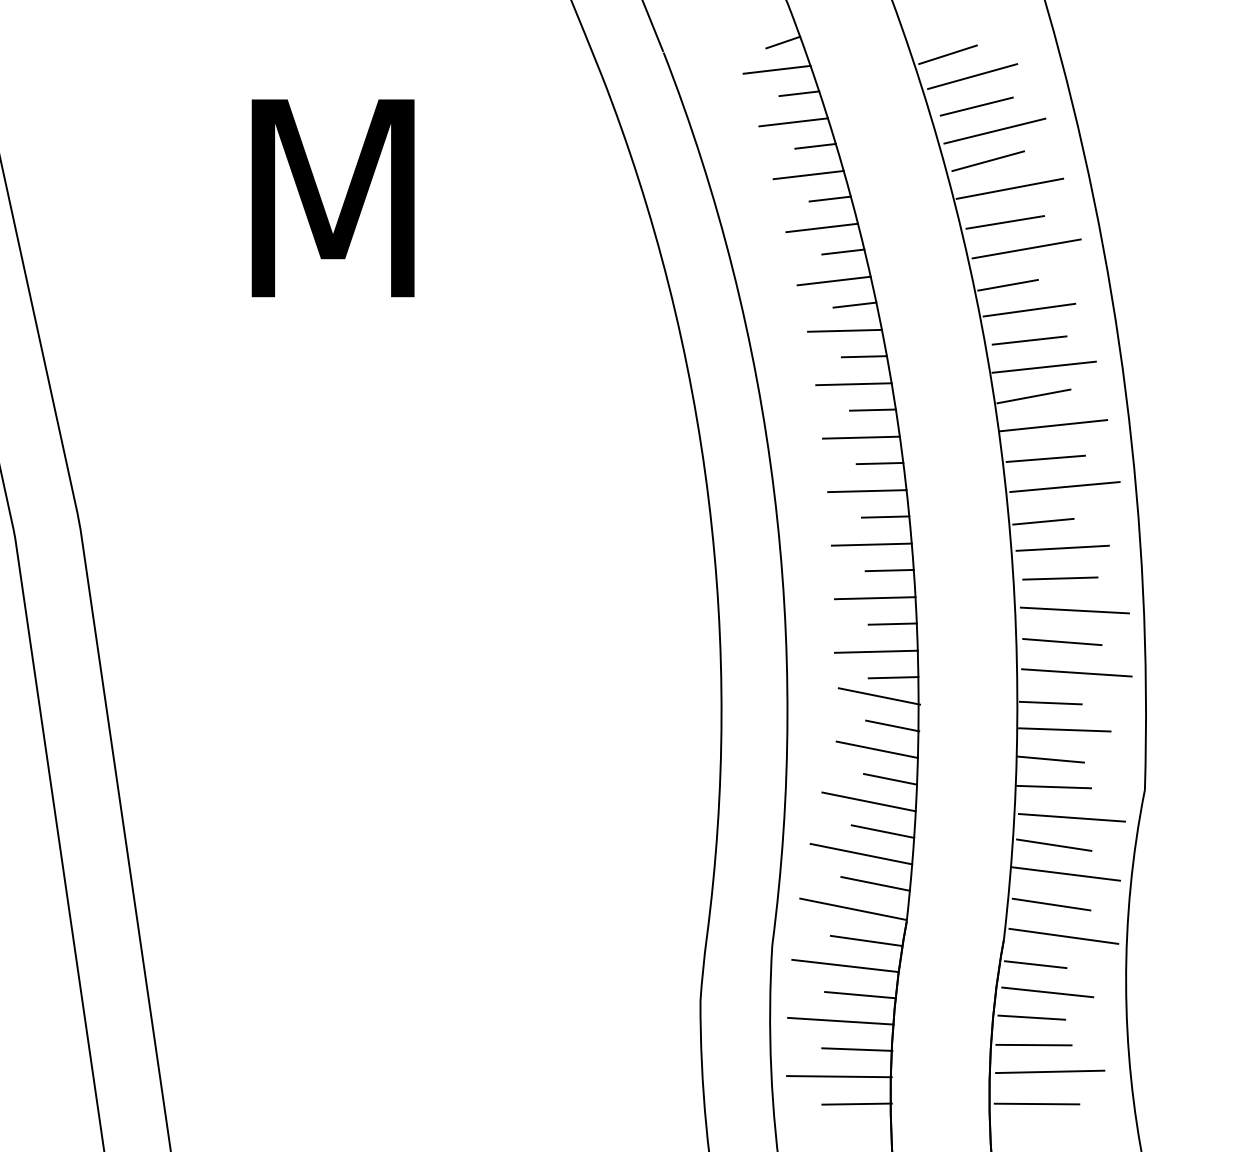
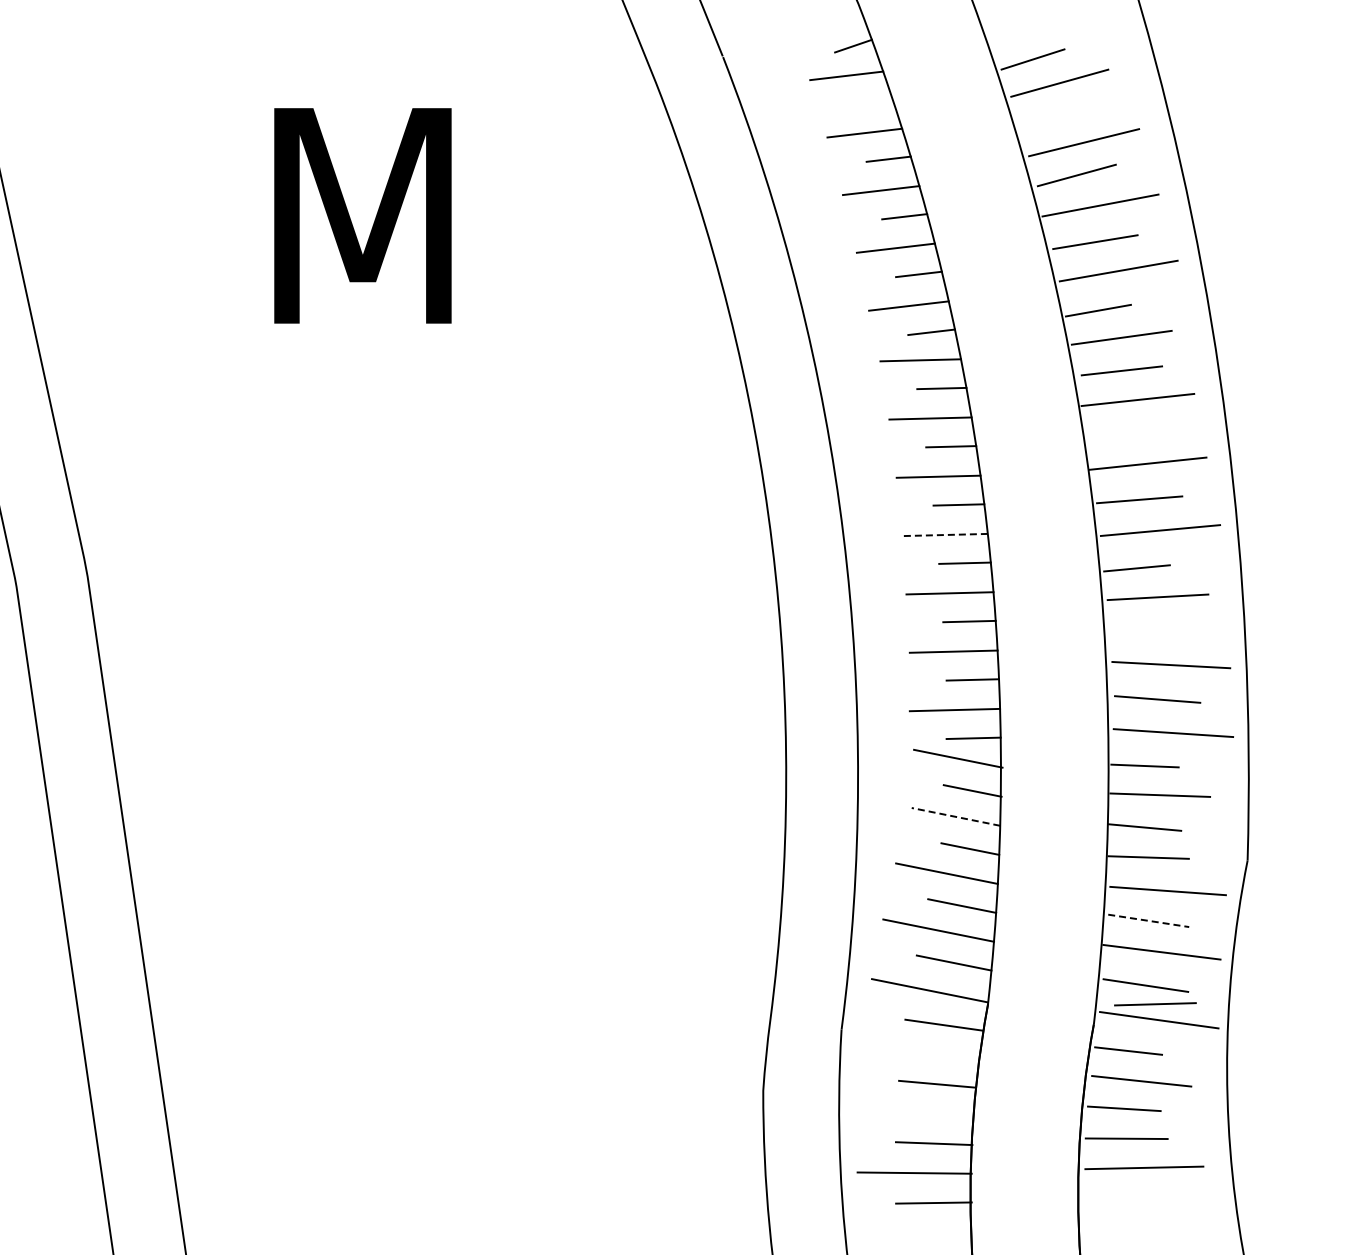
line: (798, 93) -> (870, 101), removed
line: (976, 106) -> (1064, 115), removed
line: (1033, 396) -> (1126, 431), removed
line: (867, 491) -> (945, 535), solid -> dashed
line: (1060, 578) -> (1155, 1004), moved
line: (876, 749) -> (955, 816), solid -> dashed
line: (1053, 844) -> (1148, 920), solid -> dashed
line: (844, 965) -> (920, 1052), removed
line: (840, 1021) -> (915, 1112), removed
line: (1036, 1103) -> (1129, 1202), removed

